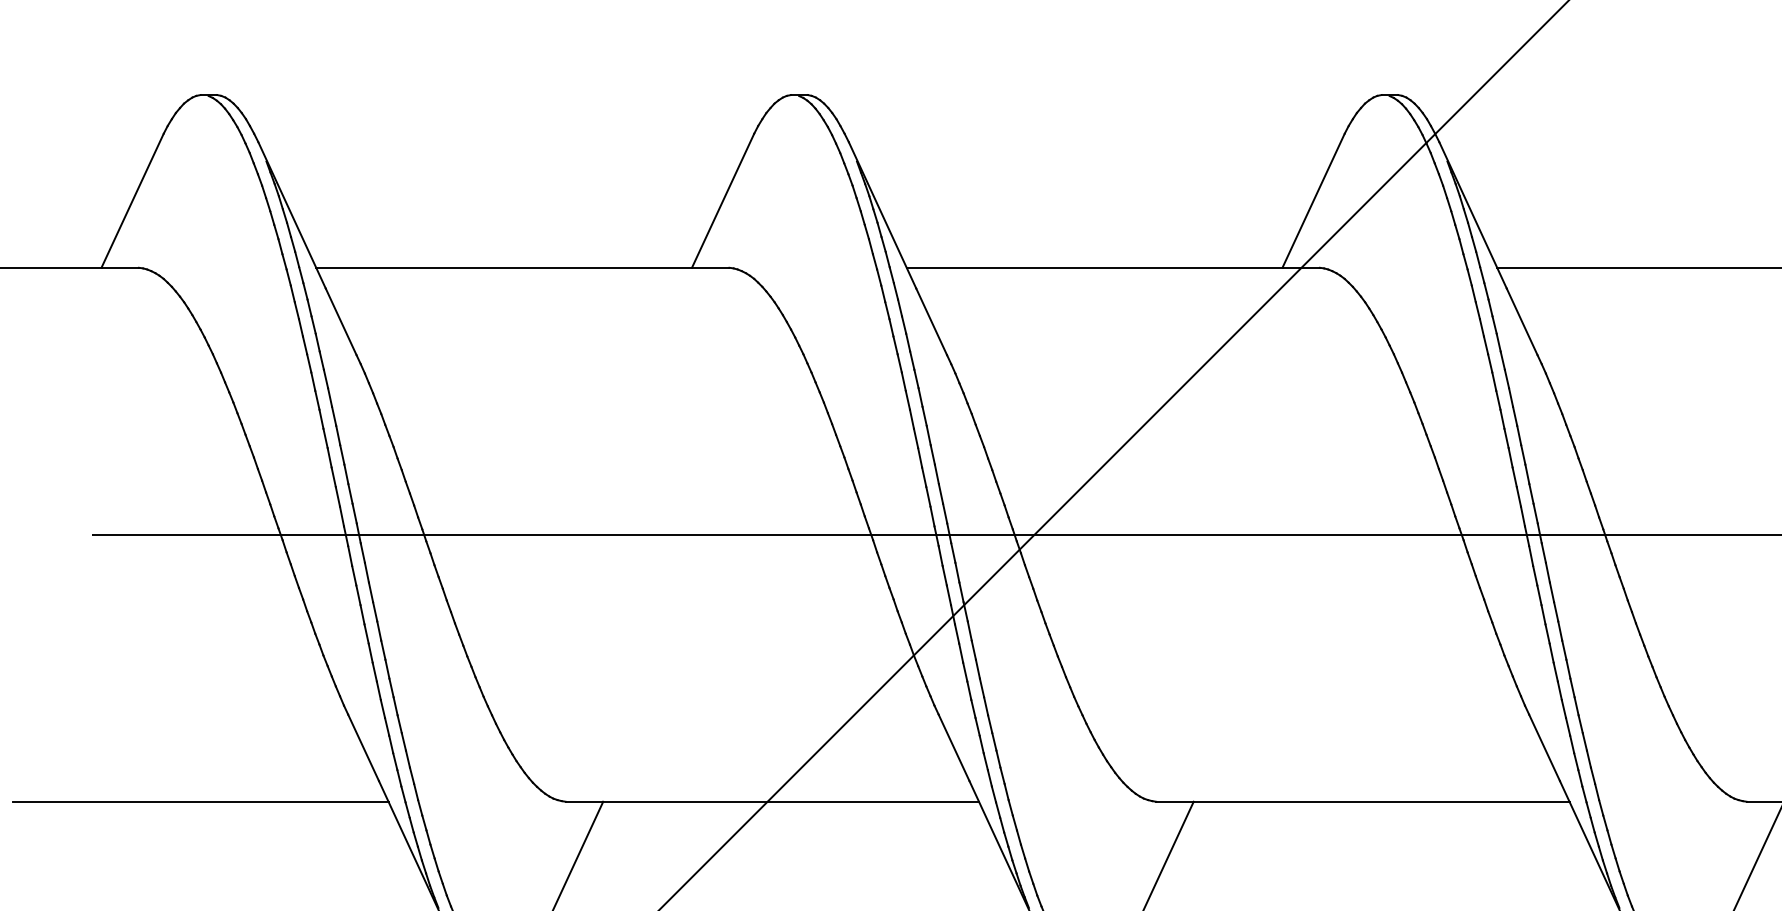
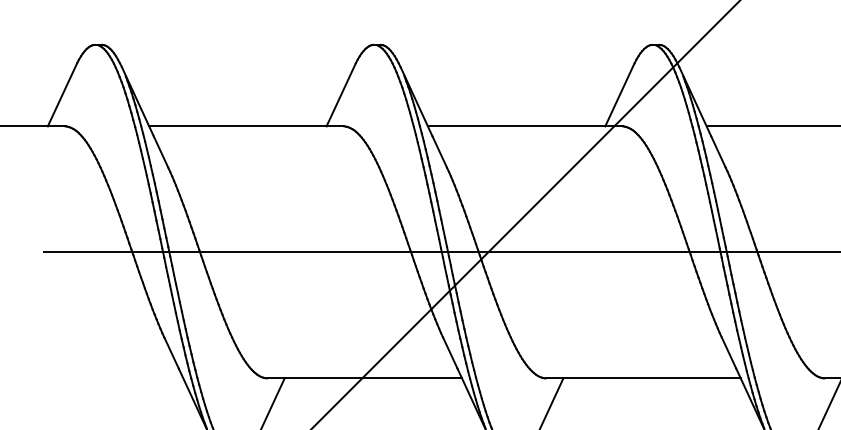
line: (200, 801) -> (94, 378), removed

